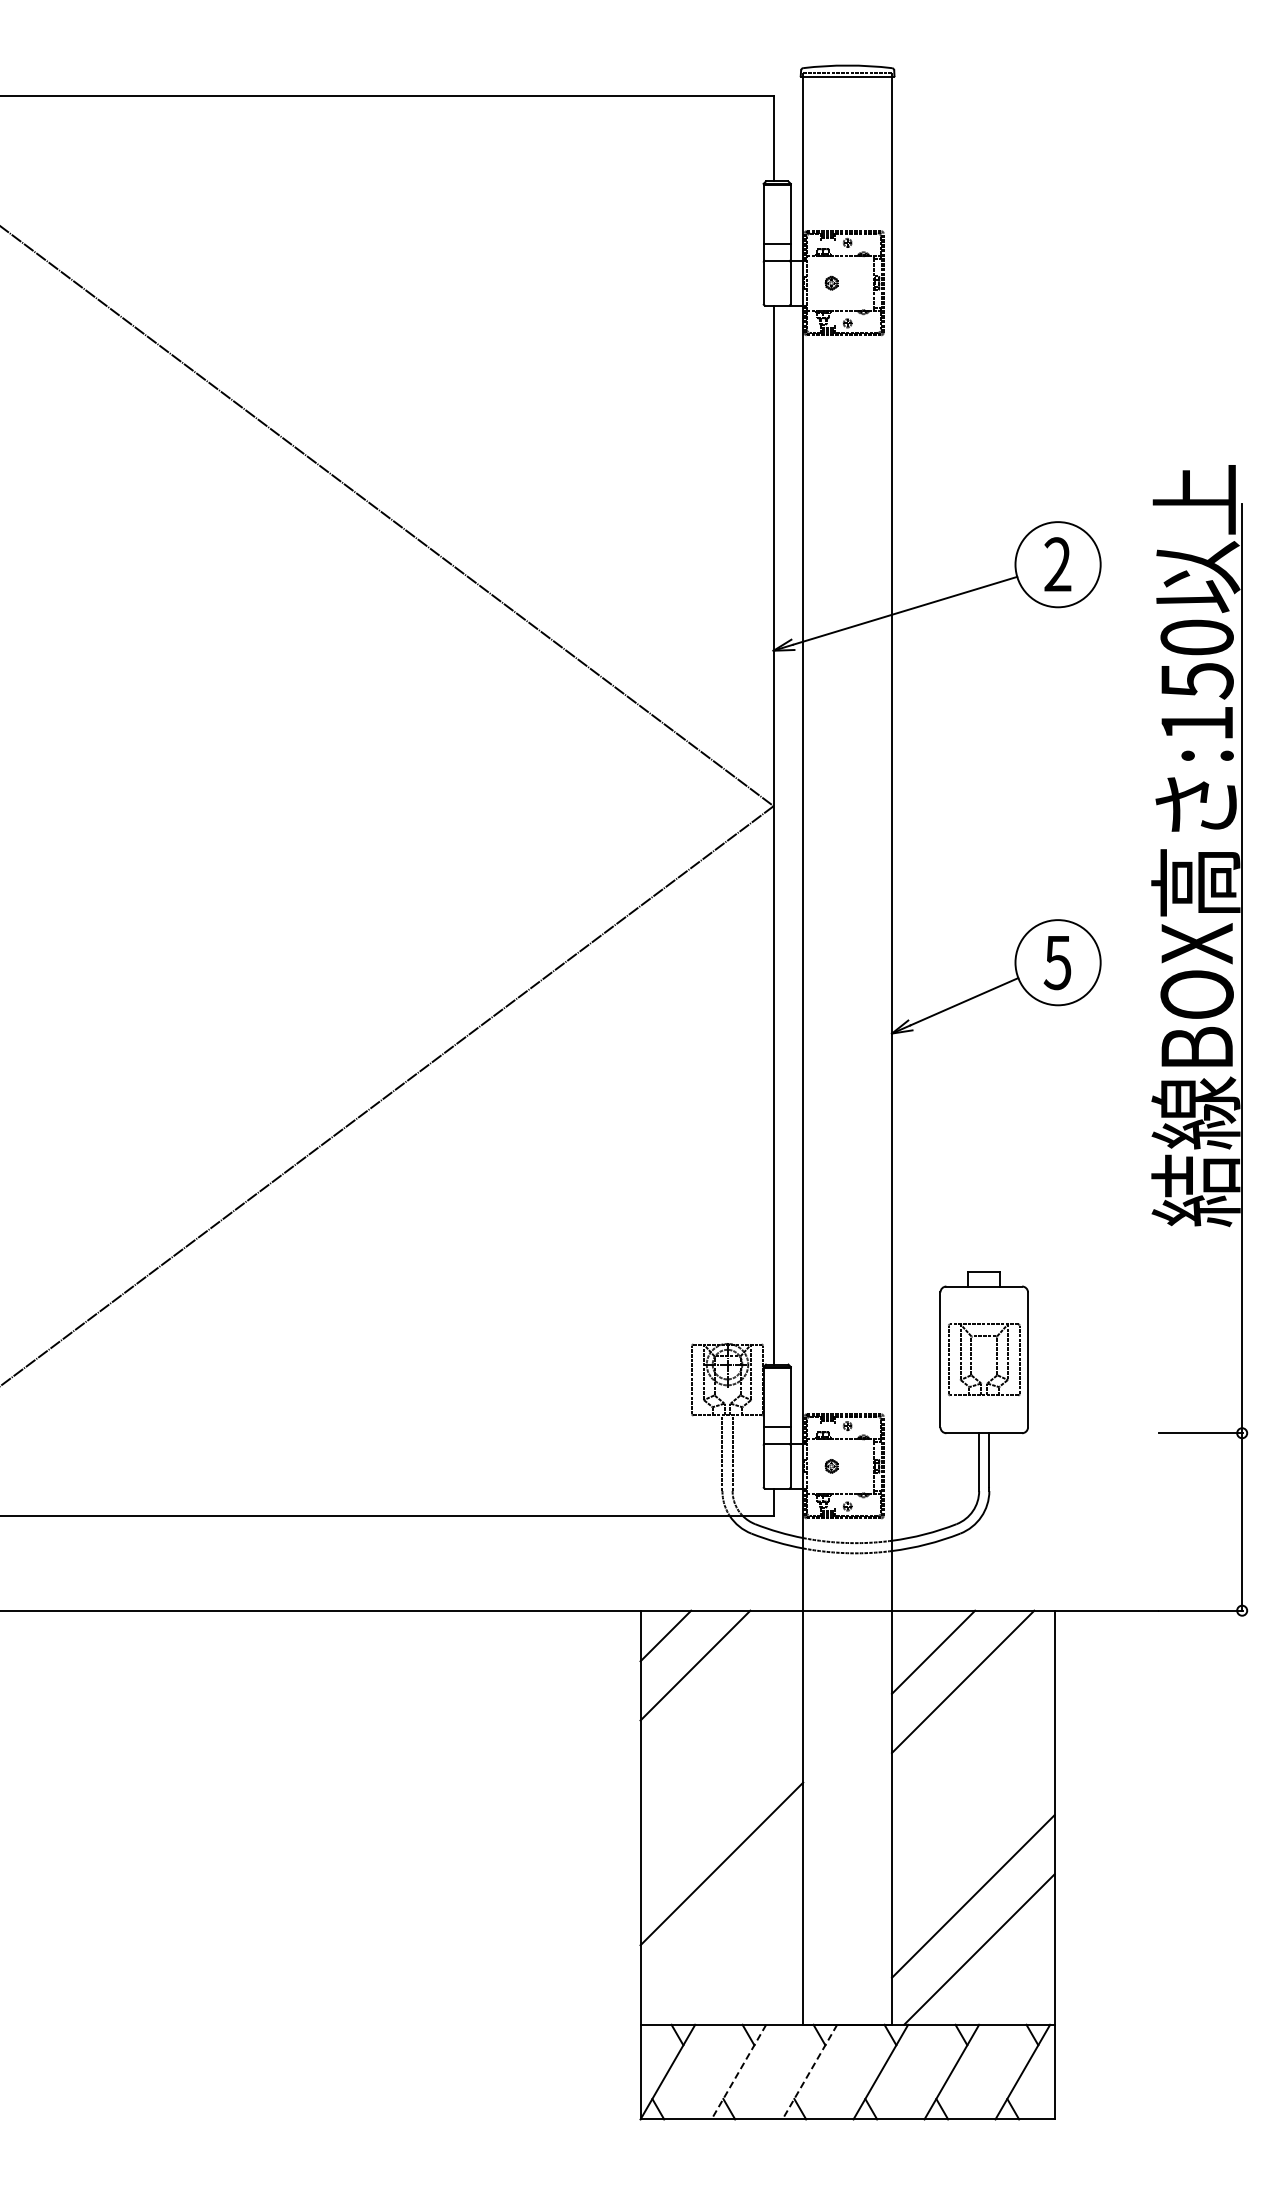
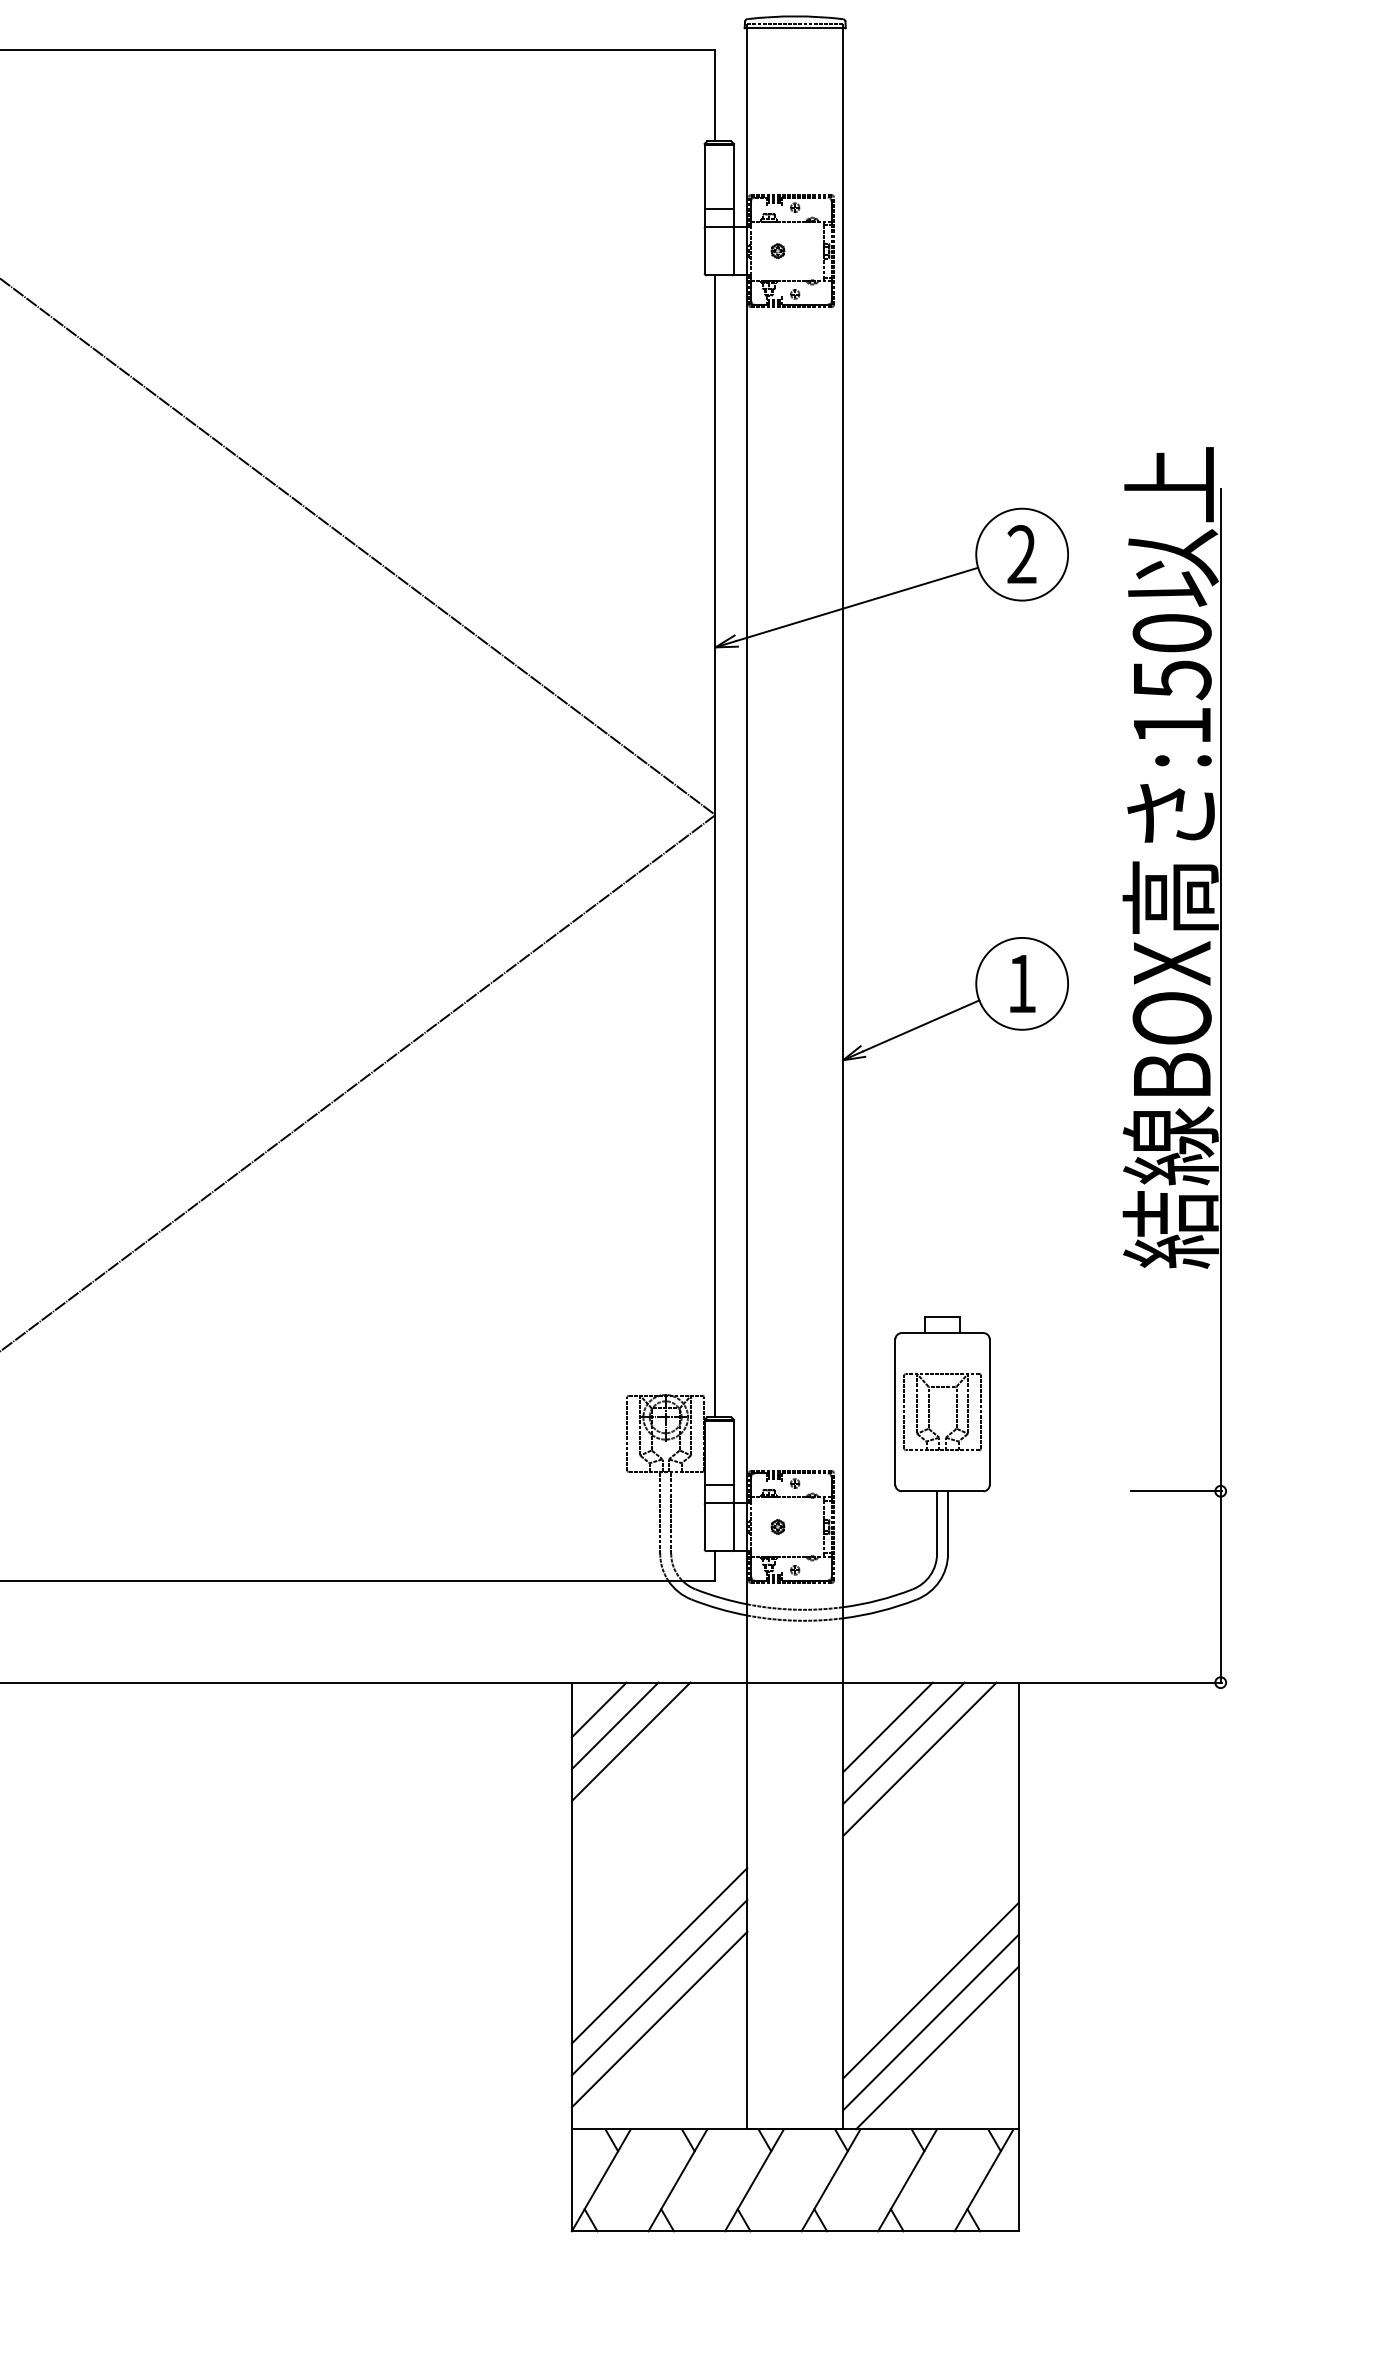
text: (1057, 963) -> (1021, 984), 5 -> 1
line: (680, 1650) -> (615, 1725), added
line: (947, 1666) -> (902, 1742), added
line: (721, 1893) -> (659, 1987), added
line: (721, 1922) -> (659, 2018), added
line: (972, 1925) -> (929, 2022), added
line: (738, 2072) -> (677, 2180), dashed -> solid
line: (809, 2072) -> (754, 2180), dashed -> solid

